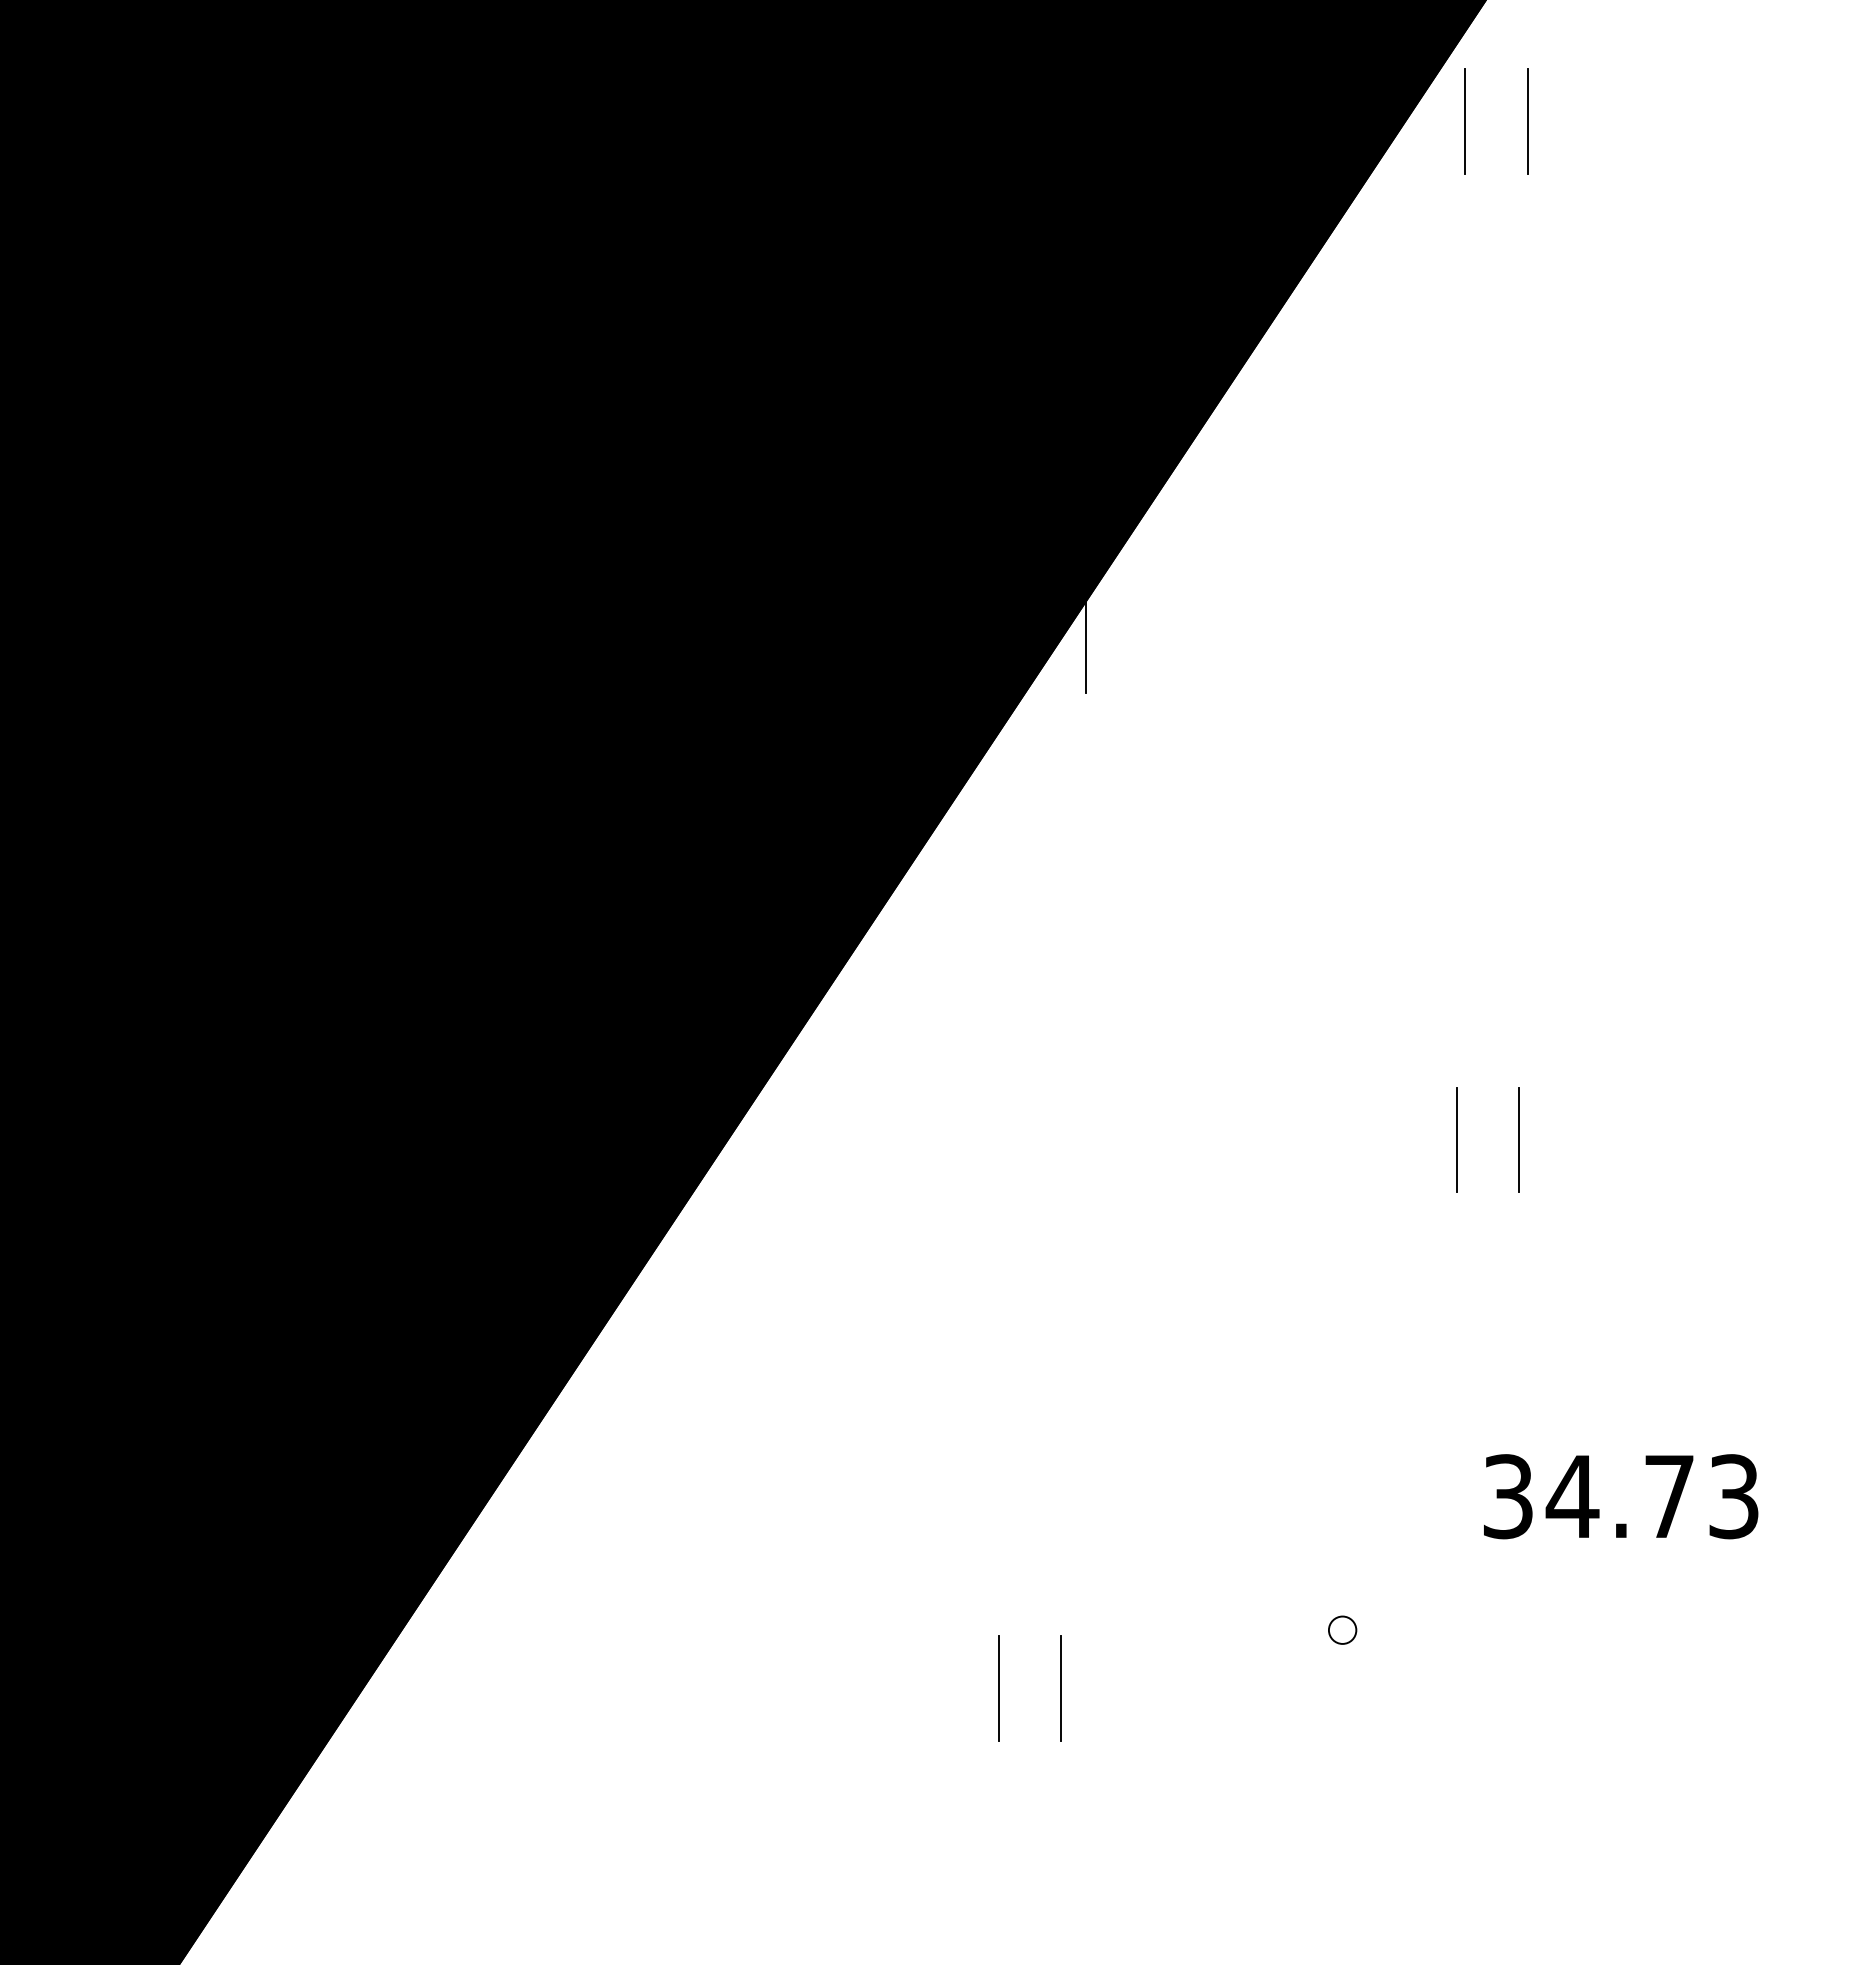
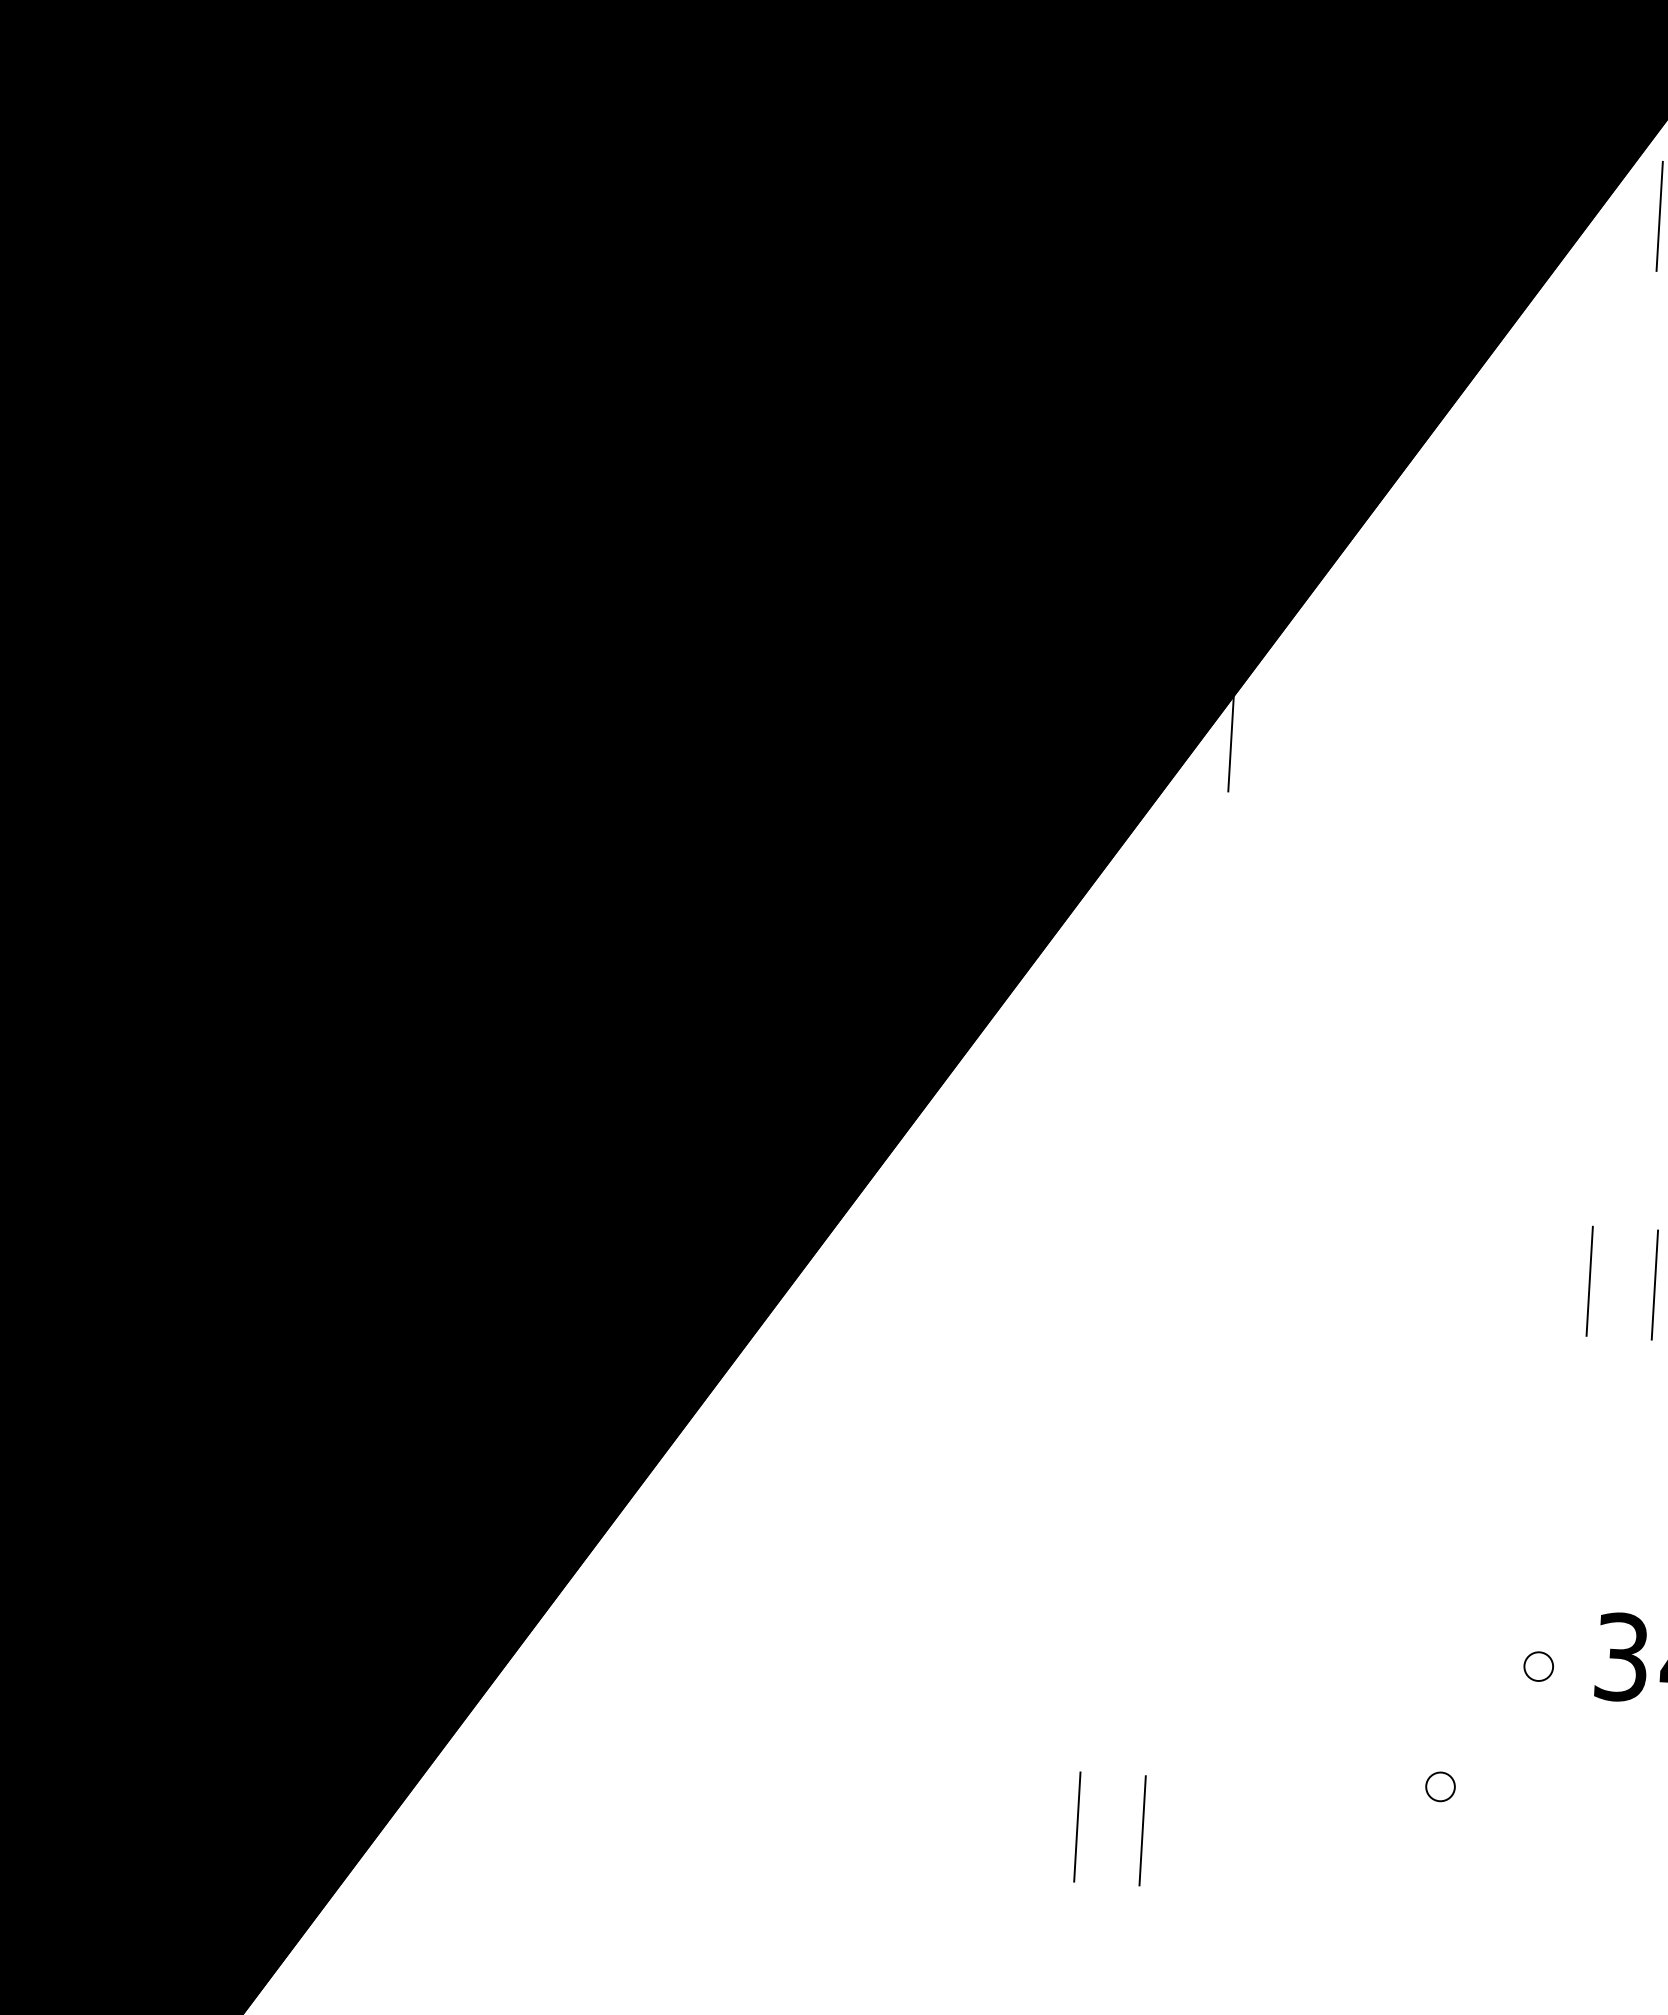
part: (1429, 1509) -> (1538, 1665), added

